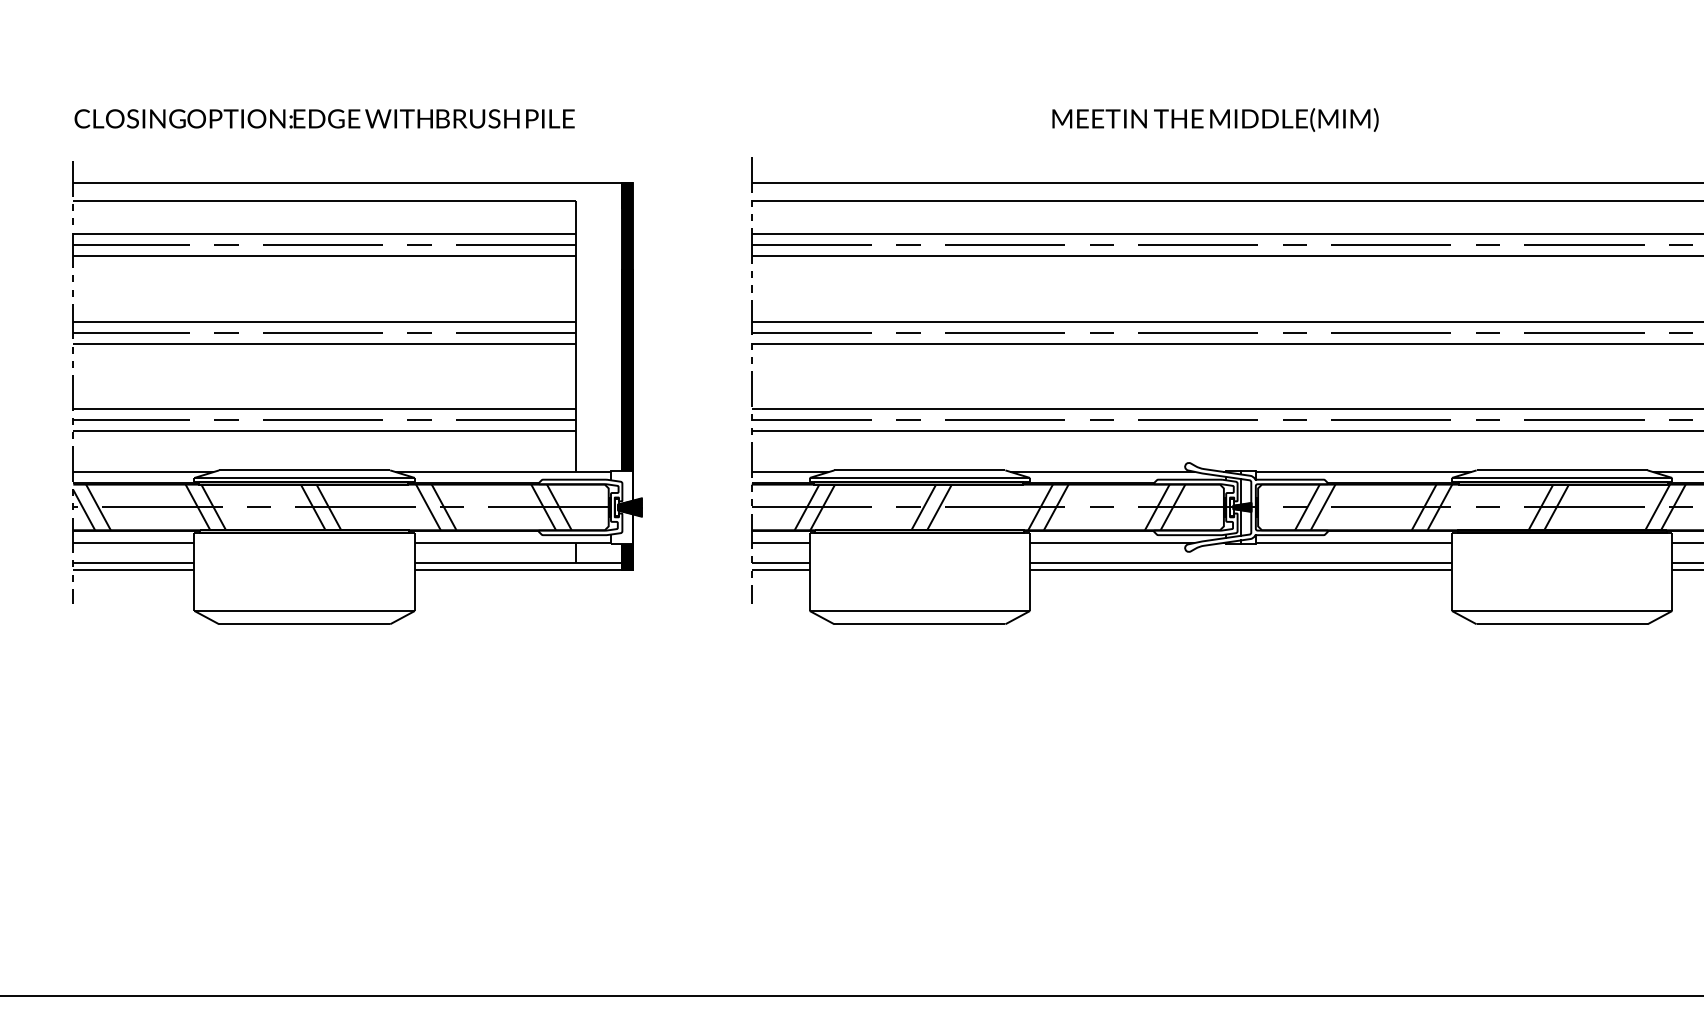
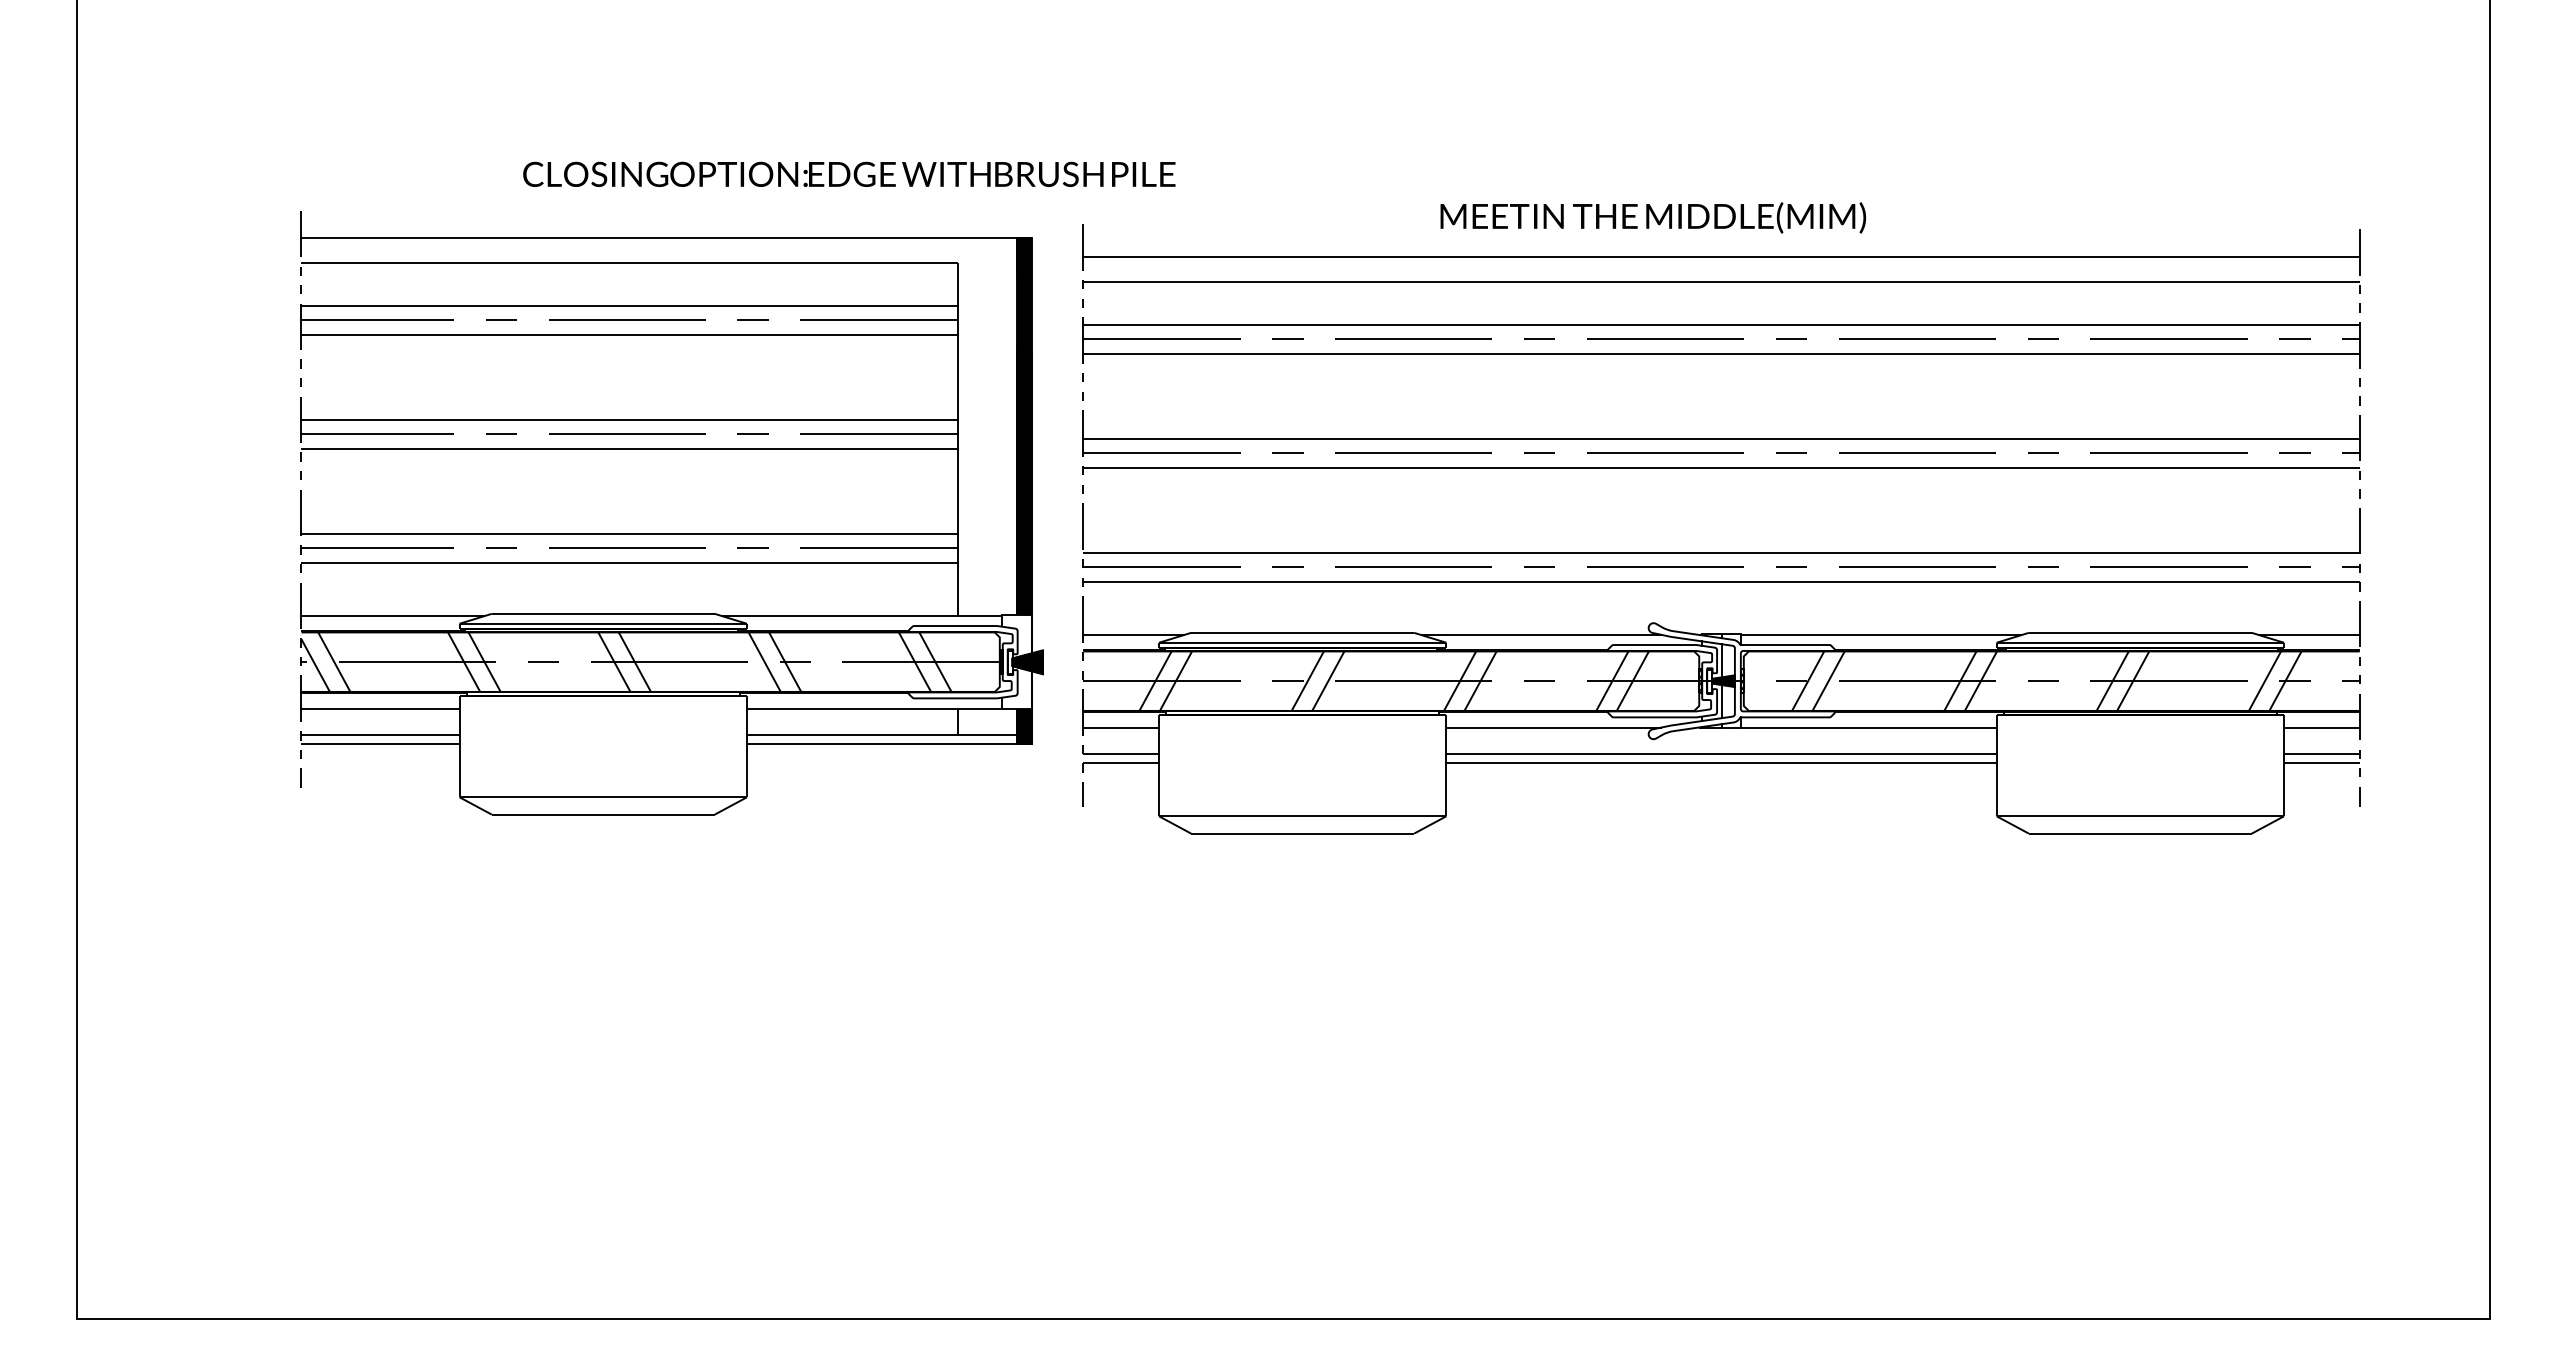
text: (324, 118) -> (849, 173), moved
text: (1214, 119) -> (1652, 217), moved
part: (356, 408) -> (671, 533), moved

